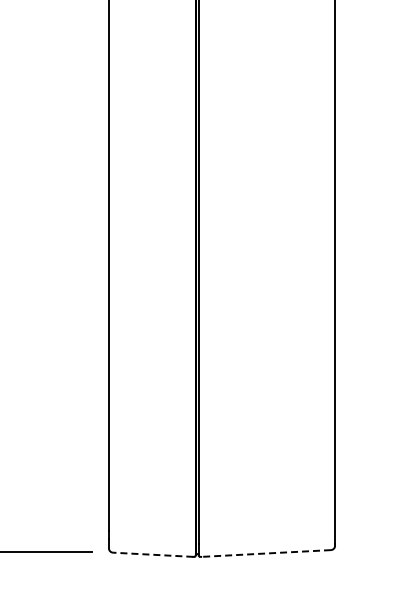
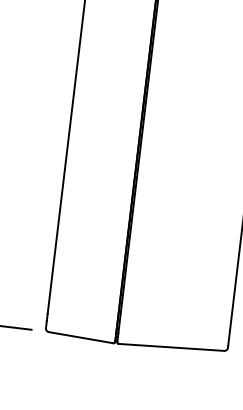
line: (265, 553) -> (171, 347), dashed -> solid
line: (152, 554) -> (80, 337), dashed -> solid

